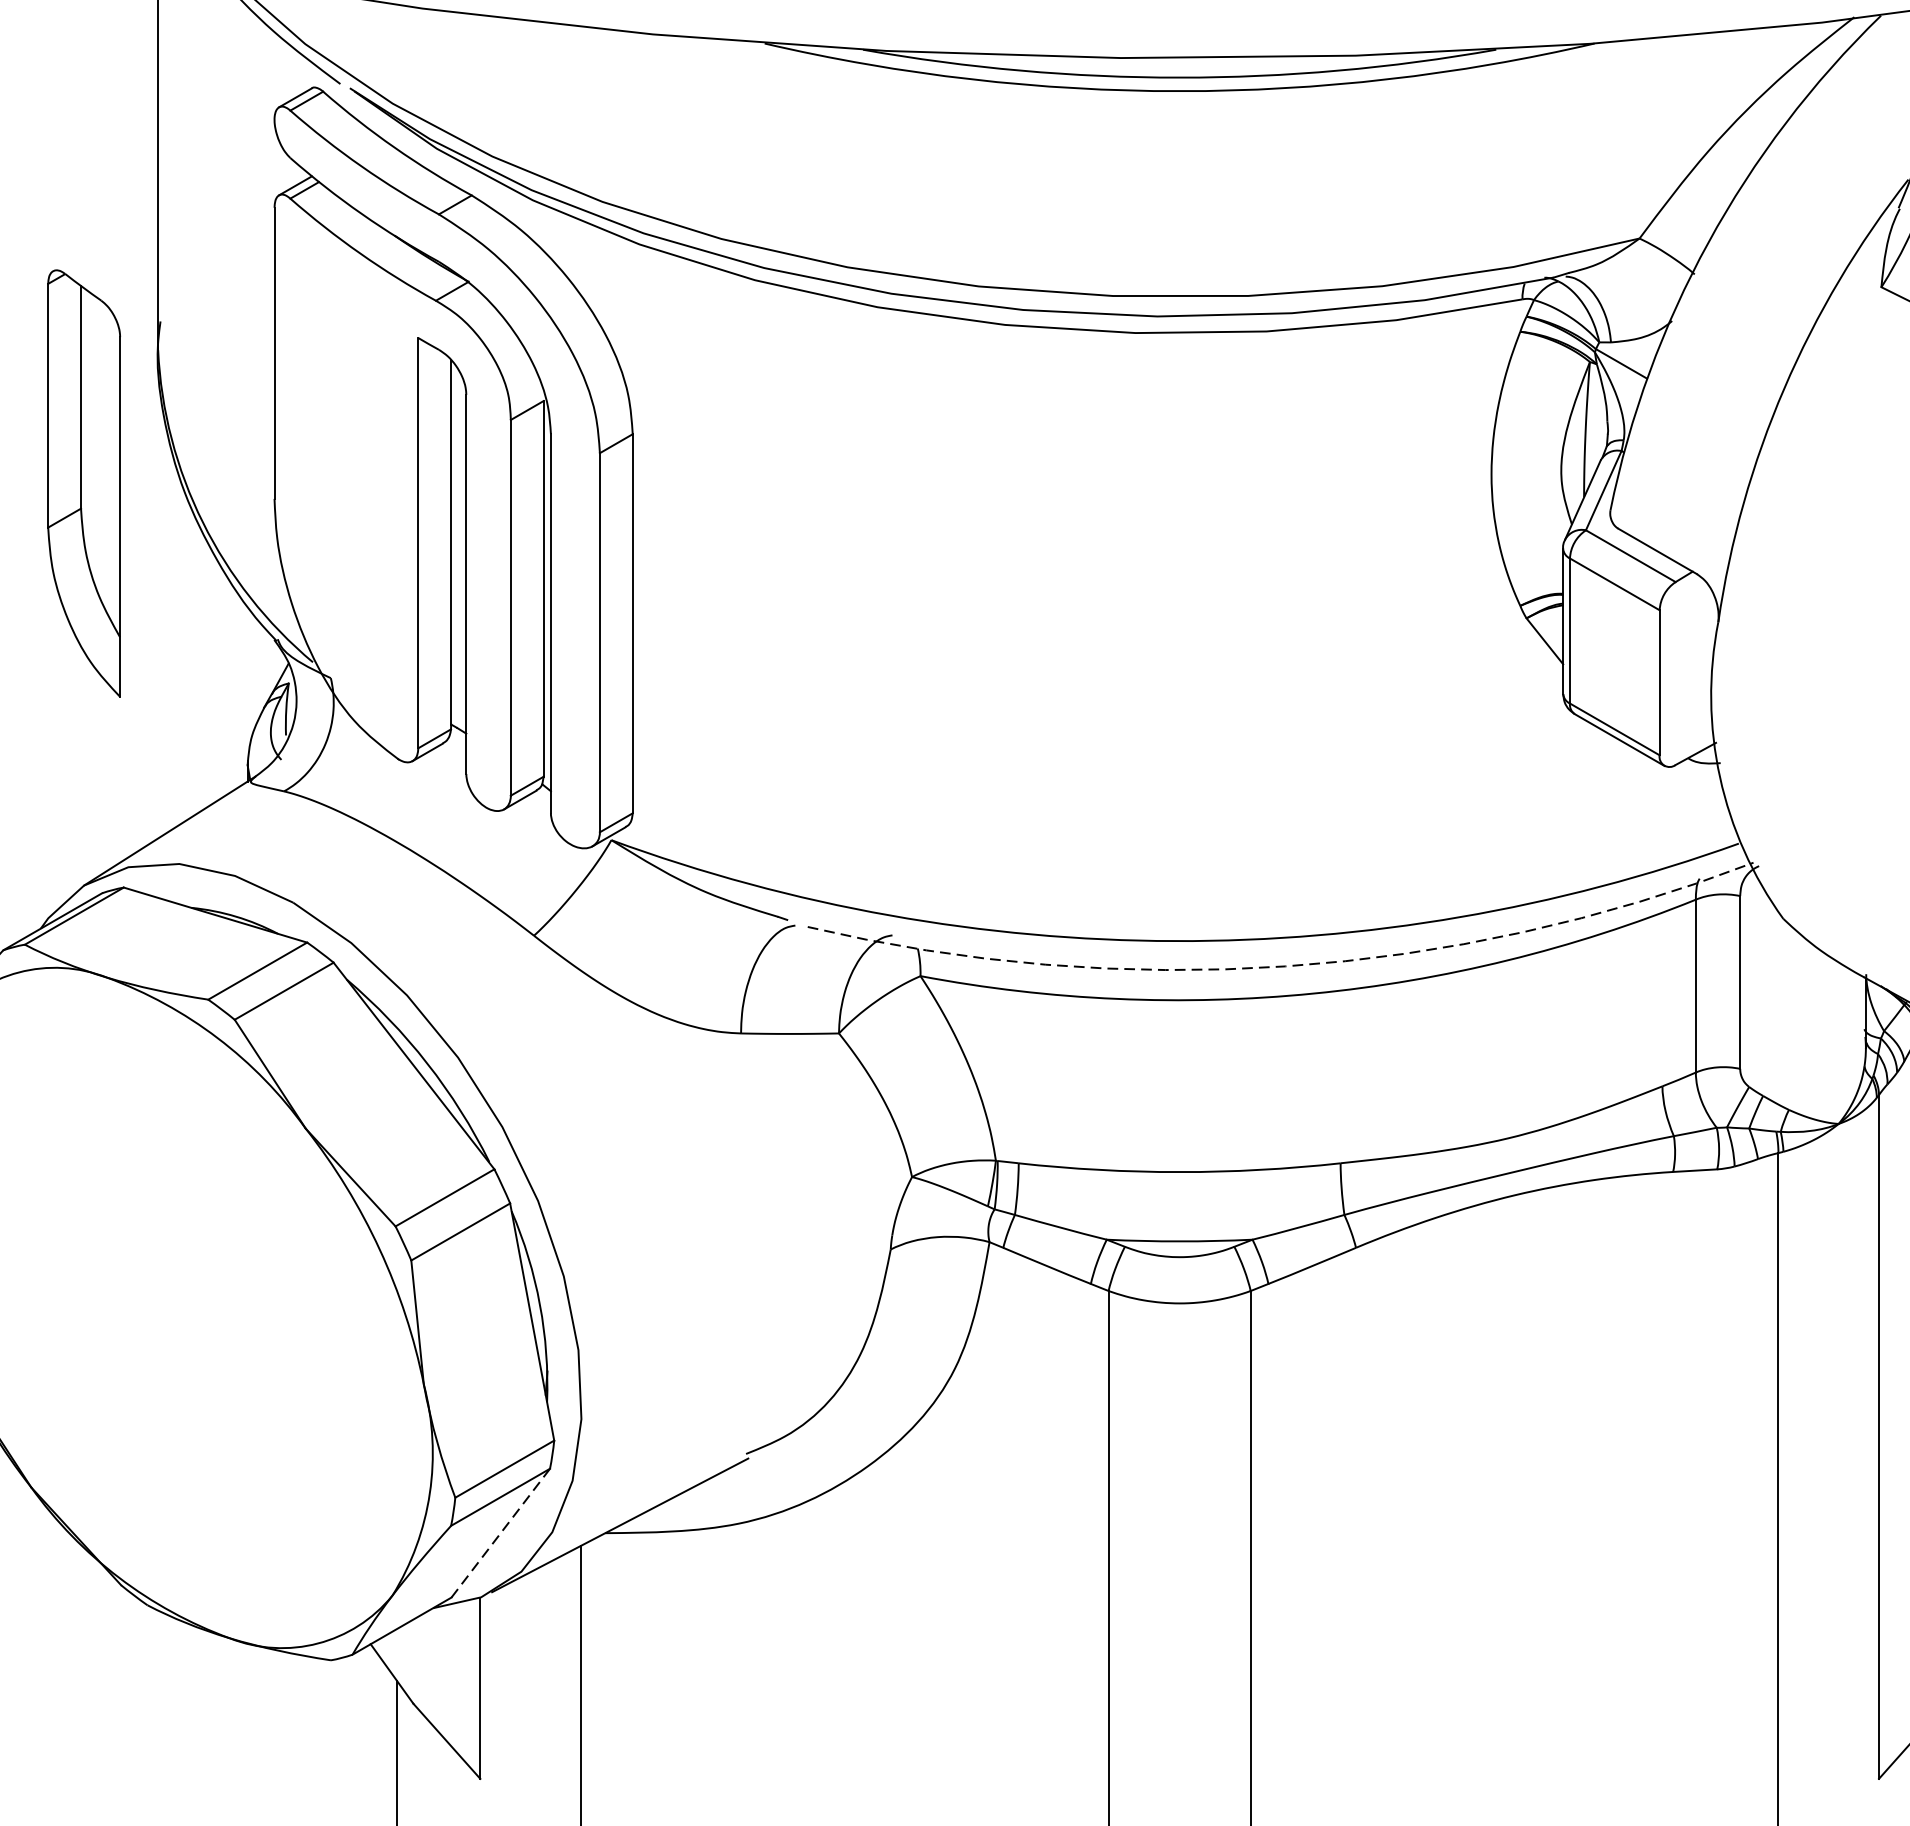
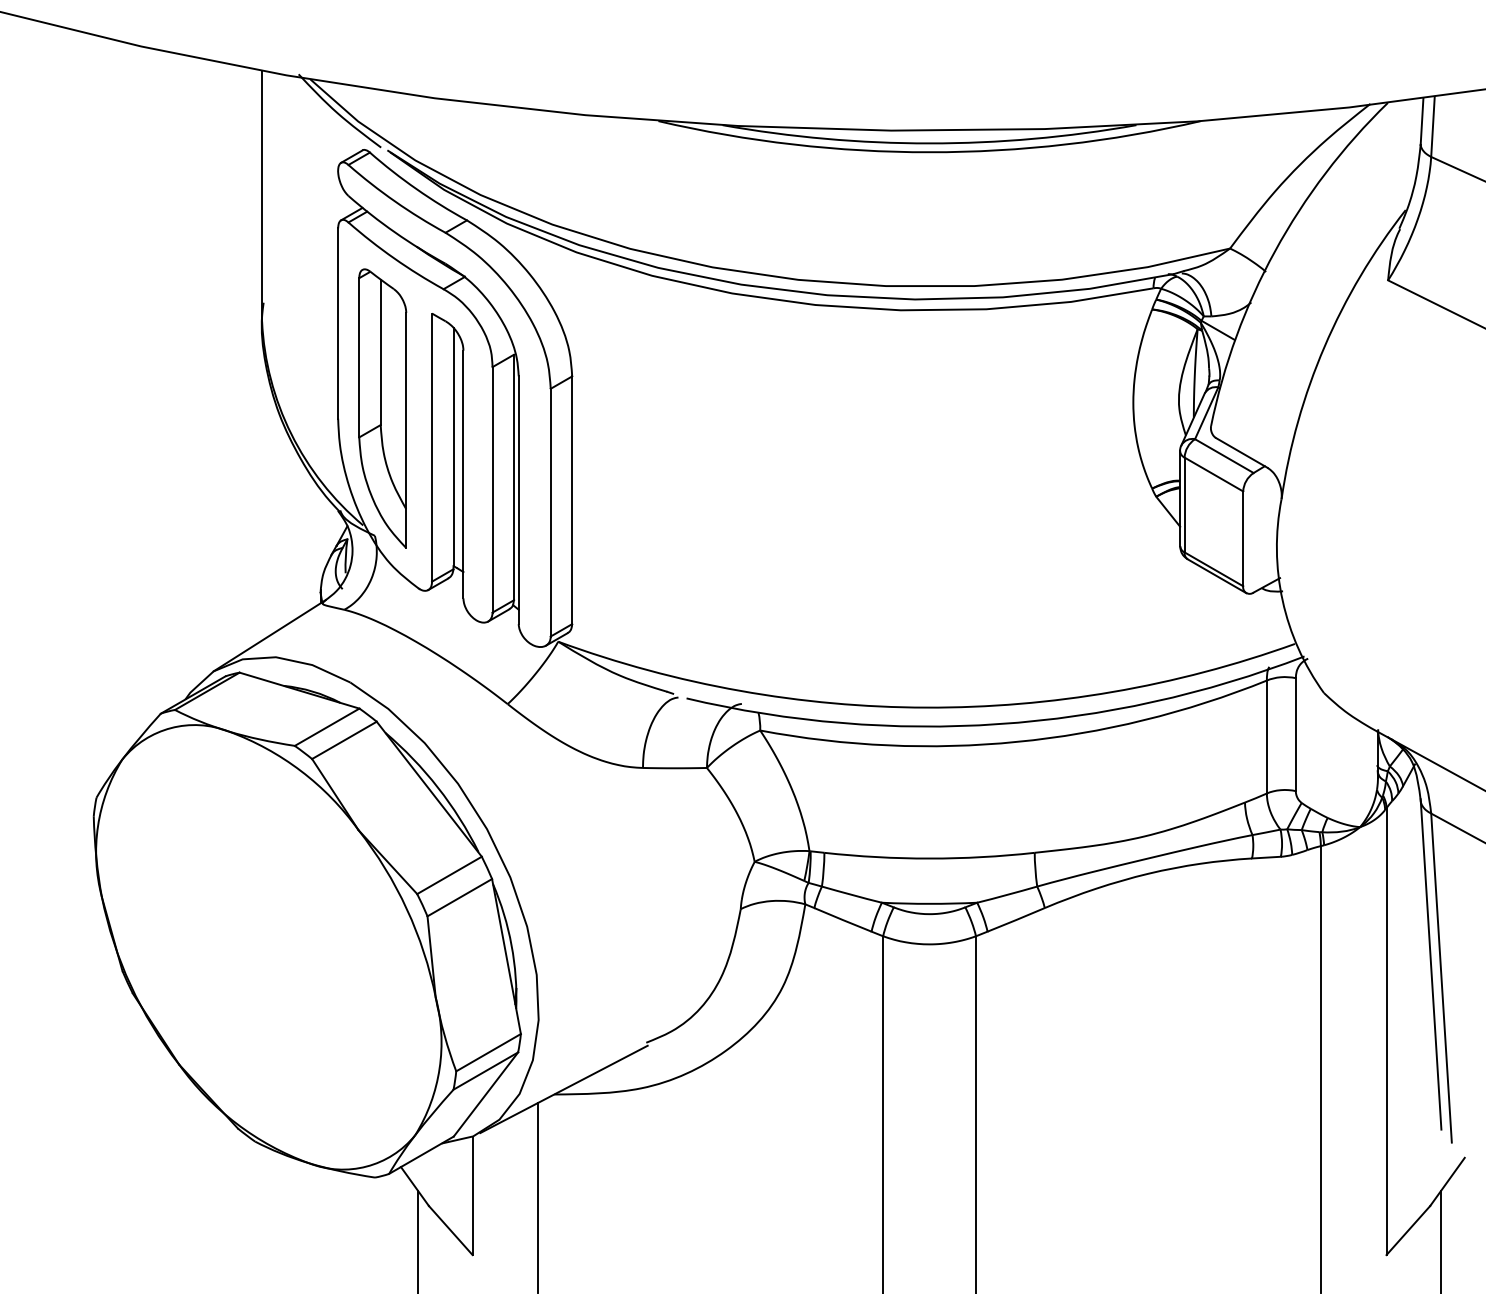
part: (83, 483) -> (382, 408), moved
arc: (1285, 966) -> (998, 724), dashed -> solid
line: (501, 1533) -> (486, 1094), dashed -> solid

